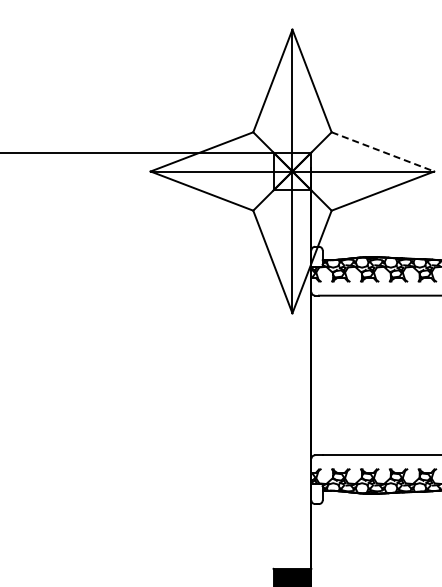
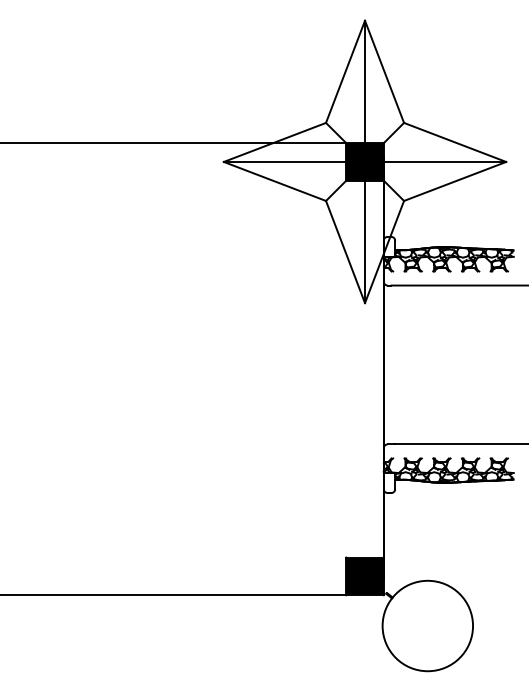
line: (383, 151) -> (455, 142), dashed -> solid
fill: (291, 171) -> (364, 161), added

